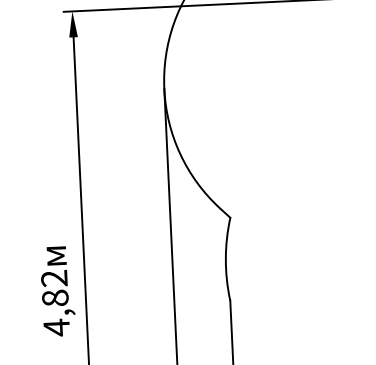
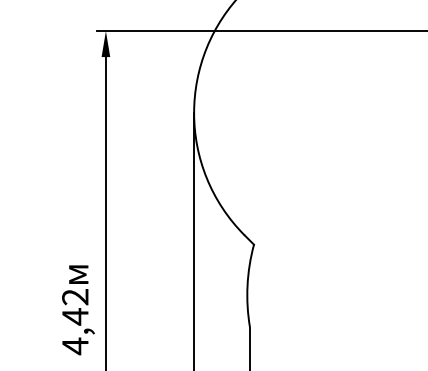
text: (55, 297) -> (75, 316), 4,82 -> 4,42

